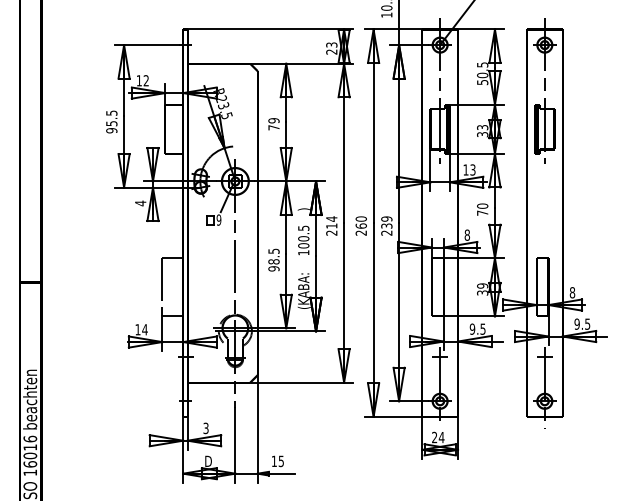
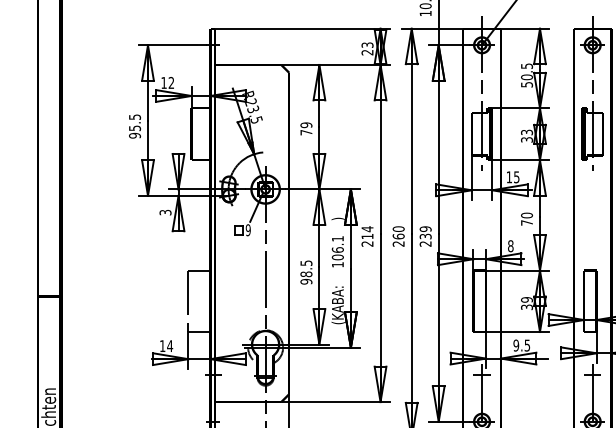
text: (472, 169) -> (516, 176), 13 -> 15
text: (140, 203) -> (165, 212), 4 -> 3
text: (303, 233) -> (337, 244), 100.5 -> 106.1

